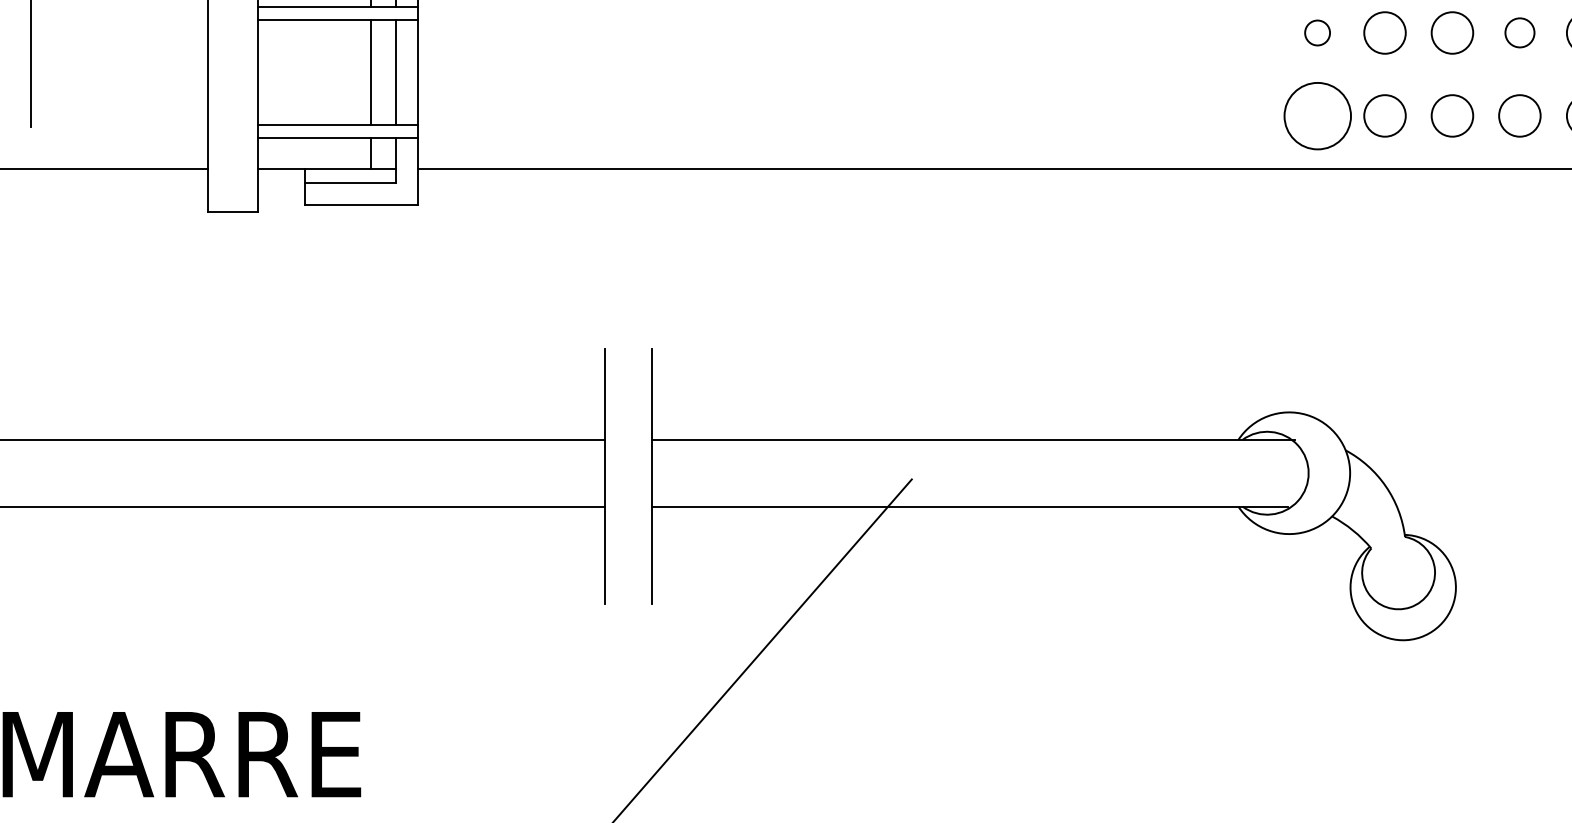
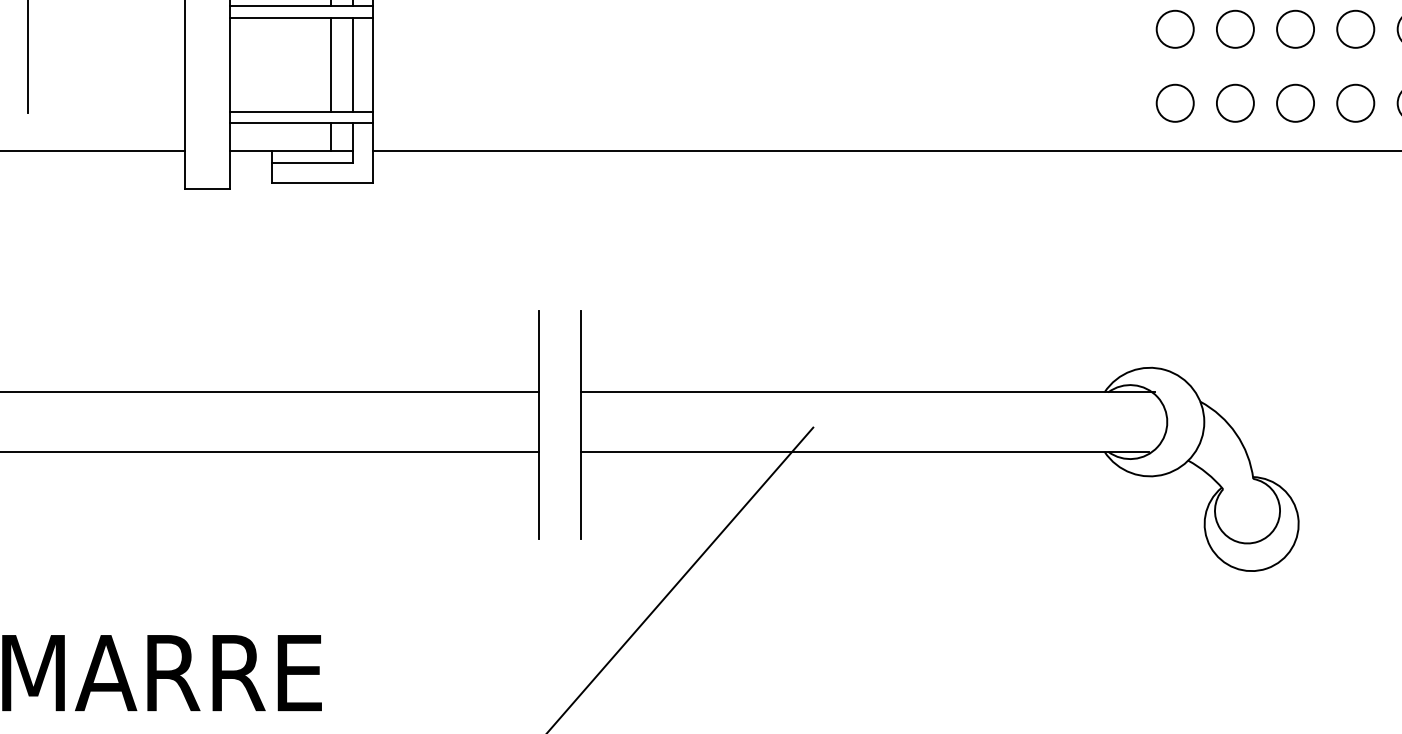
circle: (1316, 32) -> (1174, 28), size x1.67
circle: (1519, 32) -> (1355, 28), size x1.43
circle: (1316, 115) -> (1174, 102), size x0.62

